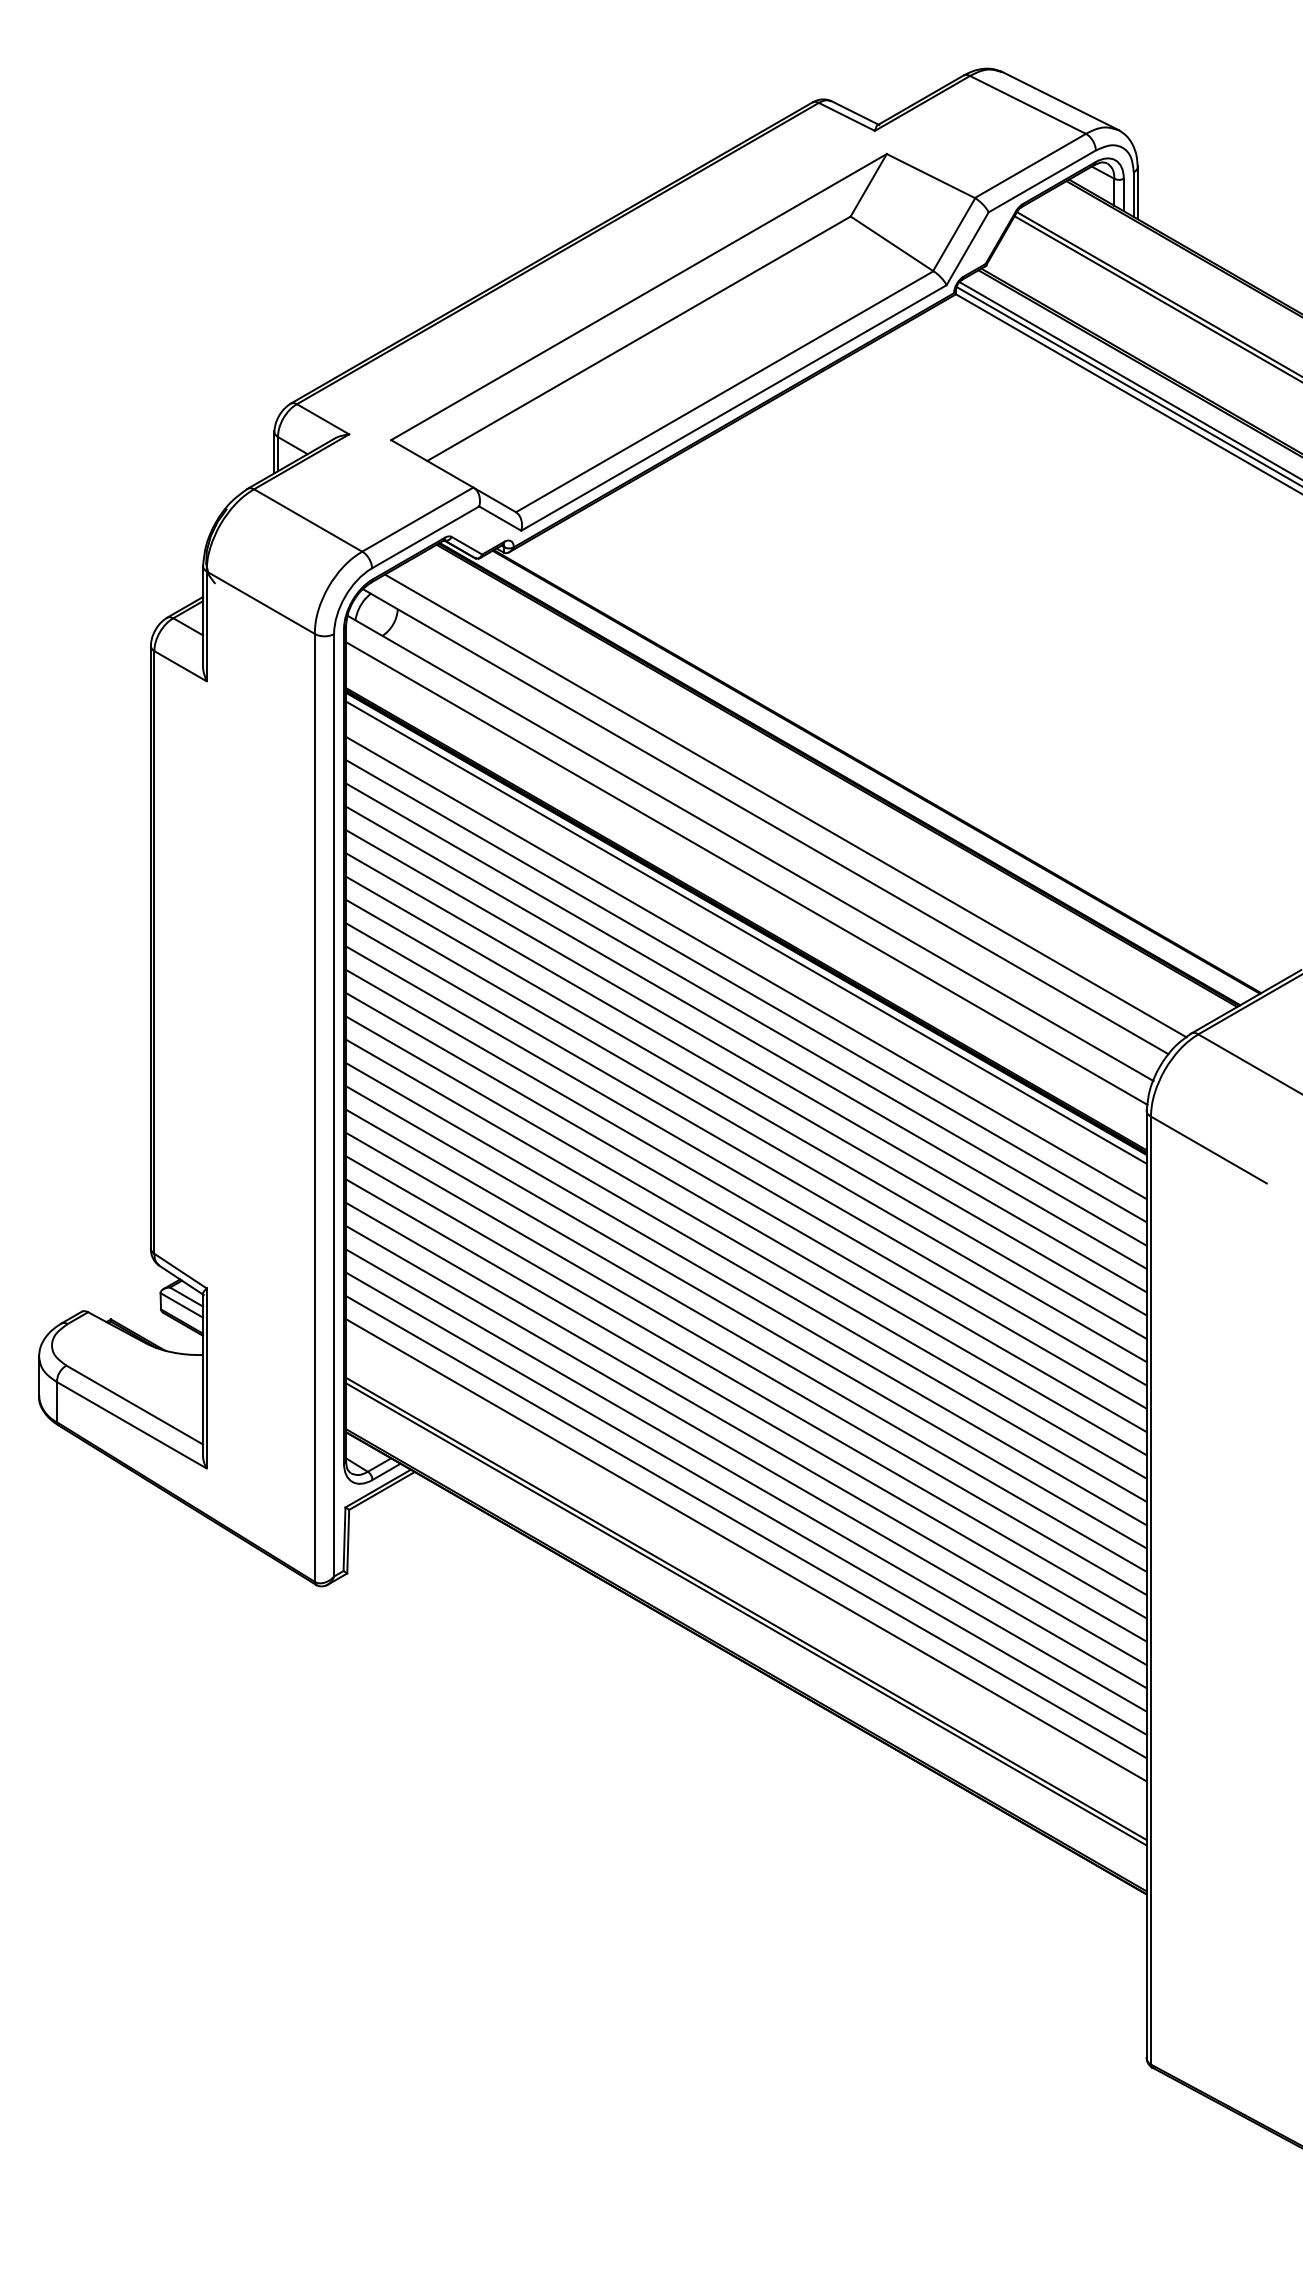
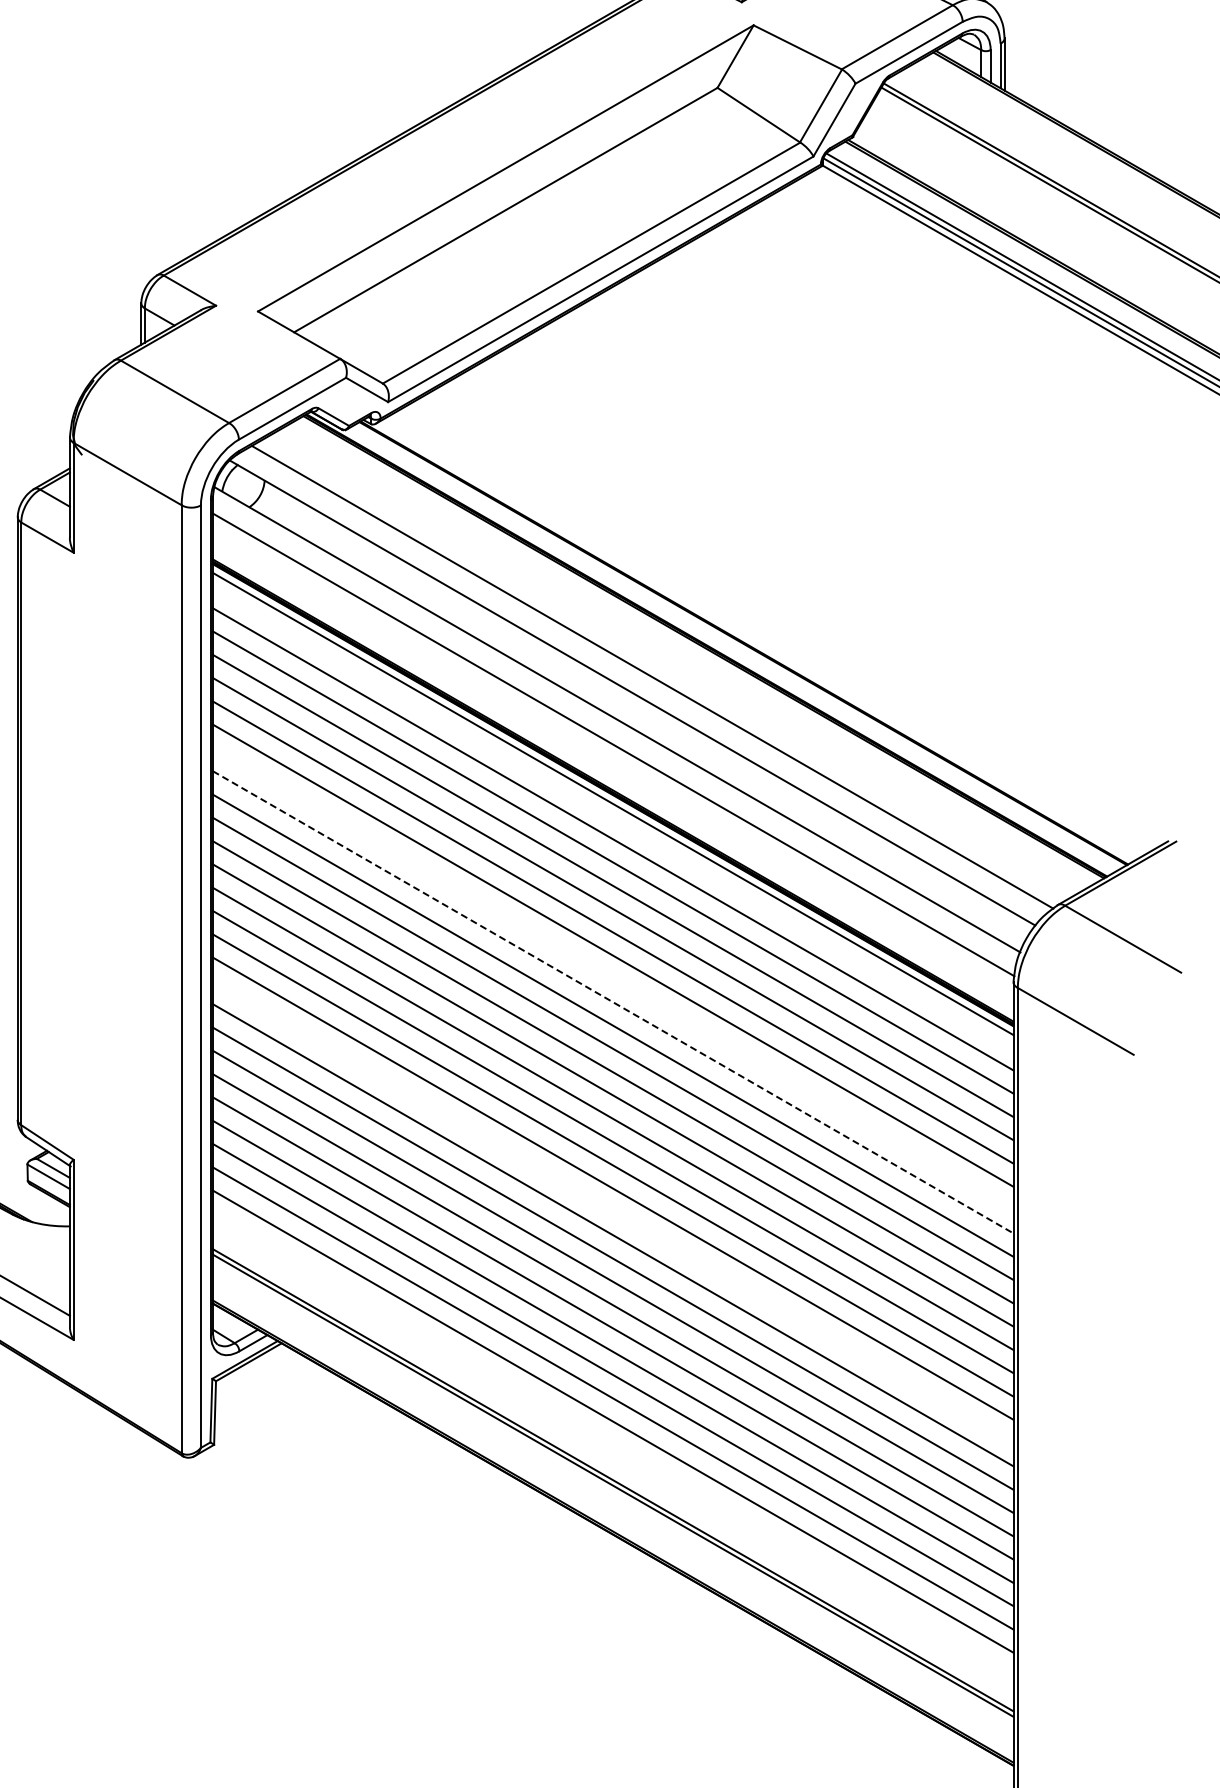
line: (746, 1107) -> (613, 978), removed
line: (746, 1131) -> (613, 1002), solid -> dashed
line: (746, 1340) -> (613, 1211), removed

